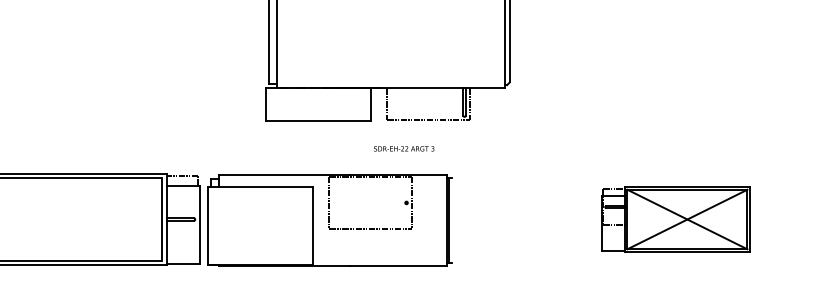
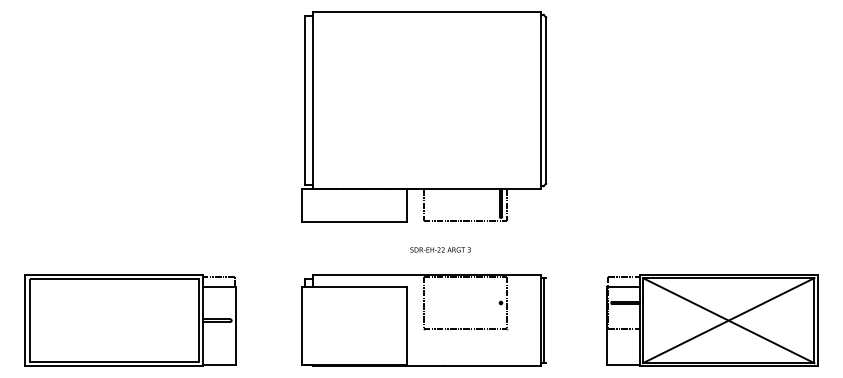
part: (676, 219) -> (712, 320), size x1.43
part: (329, 220) -> (423, 320), moved

